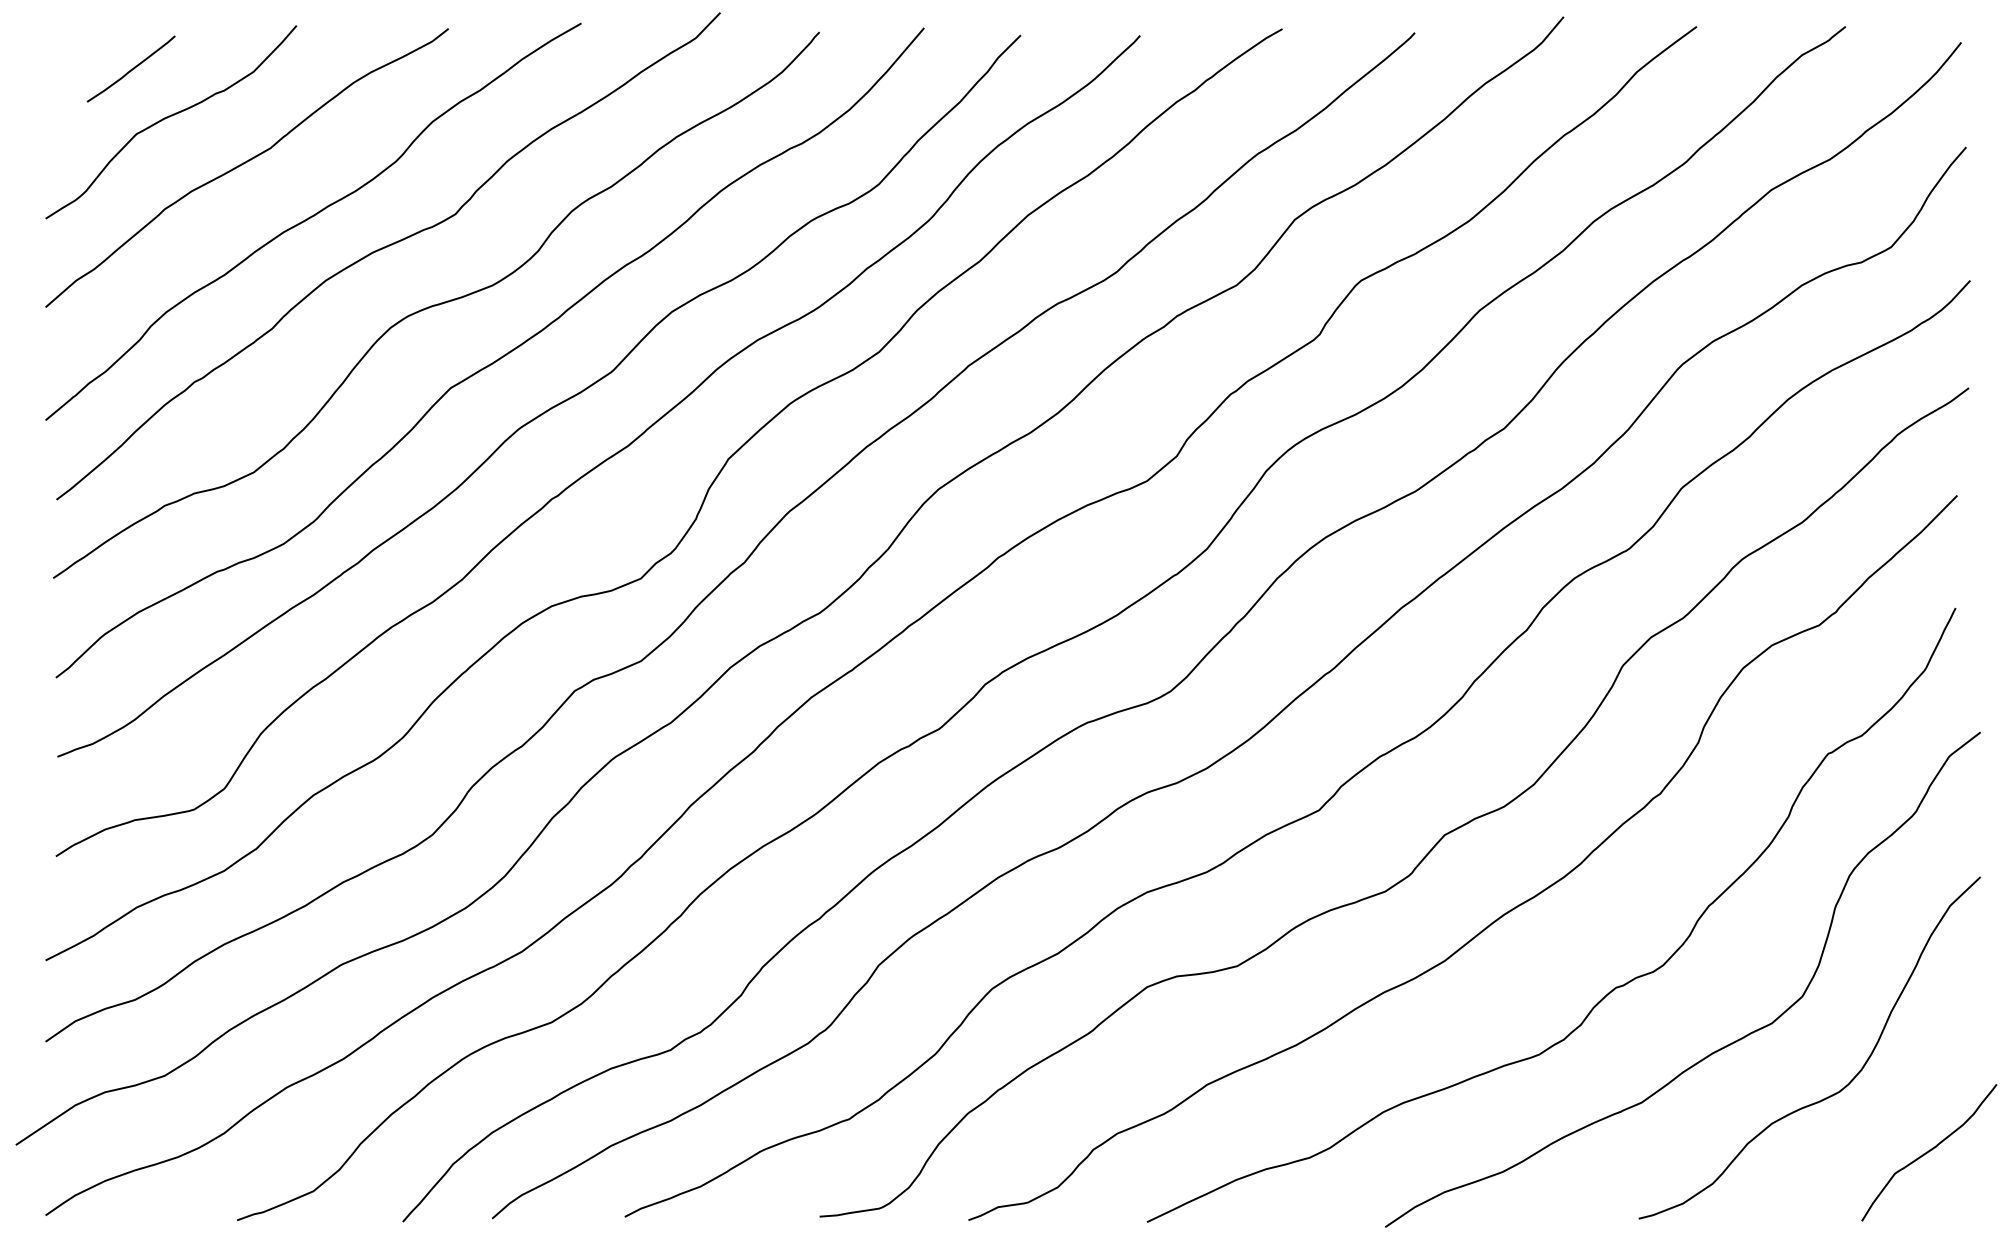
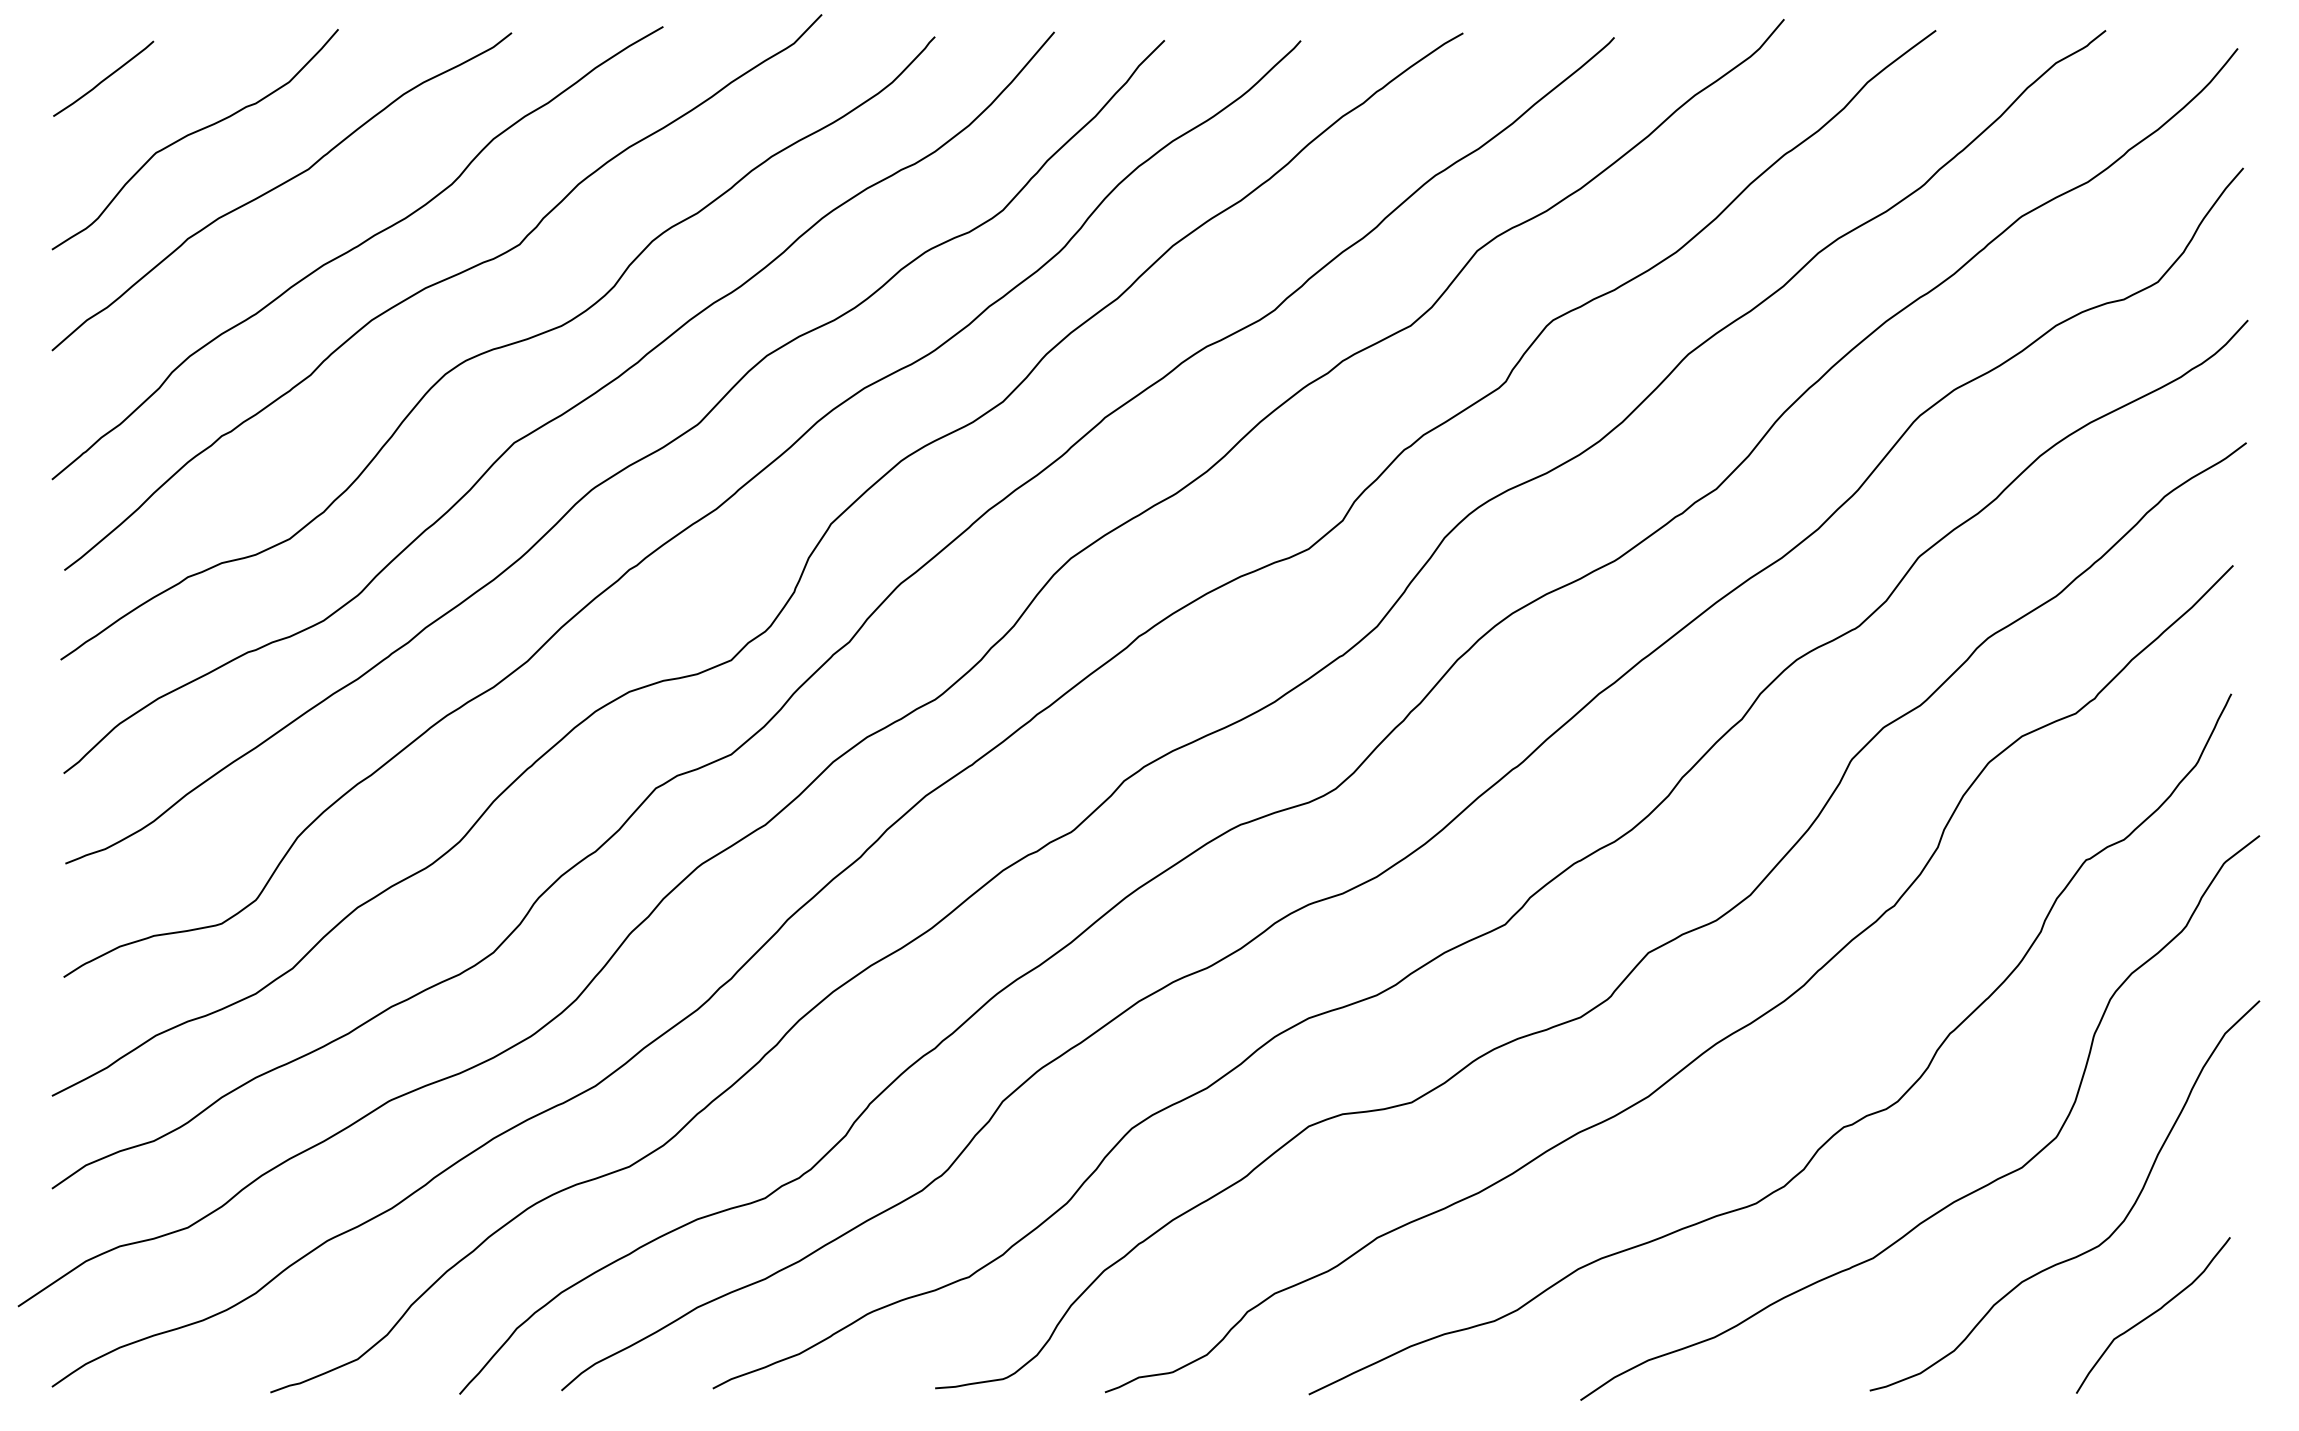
curve: (131, 68) -> (104, 78), moved
curve: (1929, 1151) -> (2153, 1314), moved

